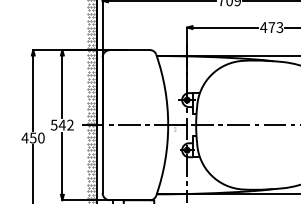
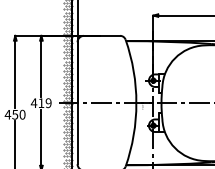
text: (61, 124) -> (40, 102), 542 -> 419

